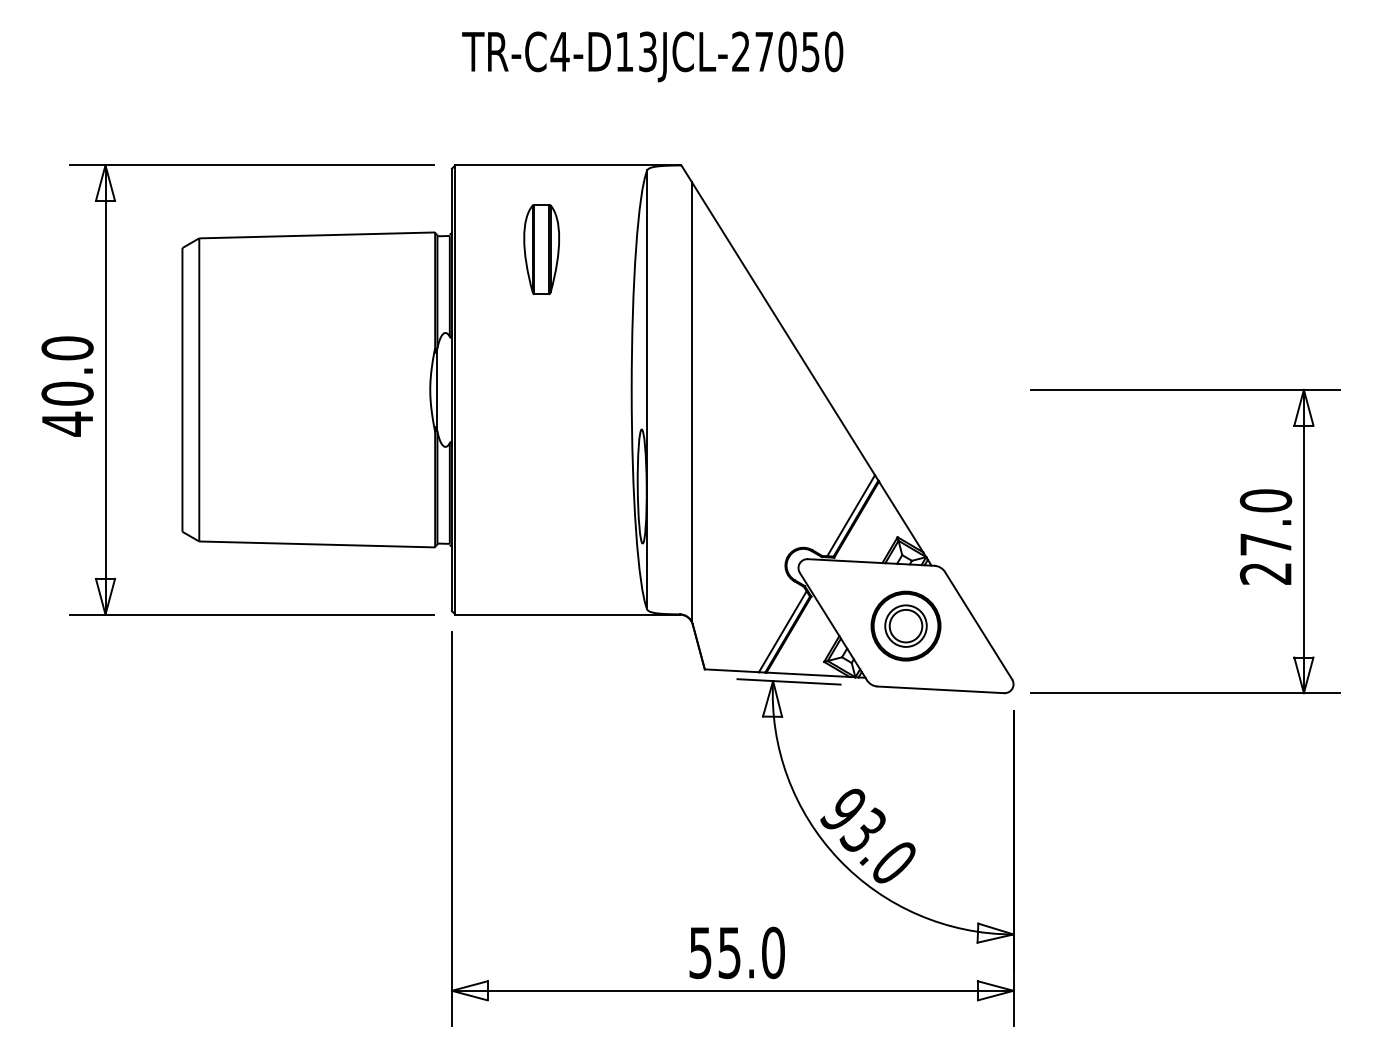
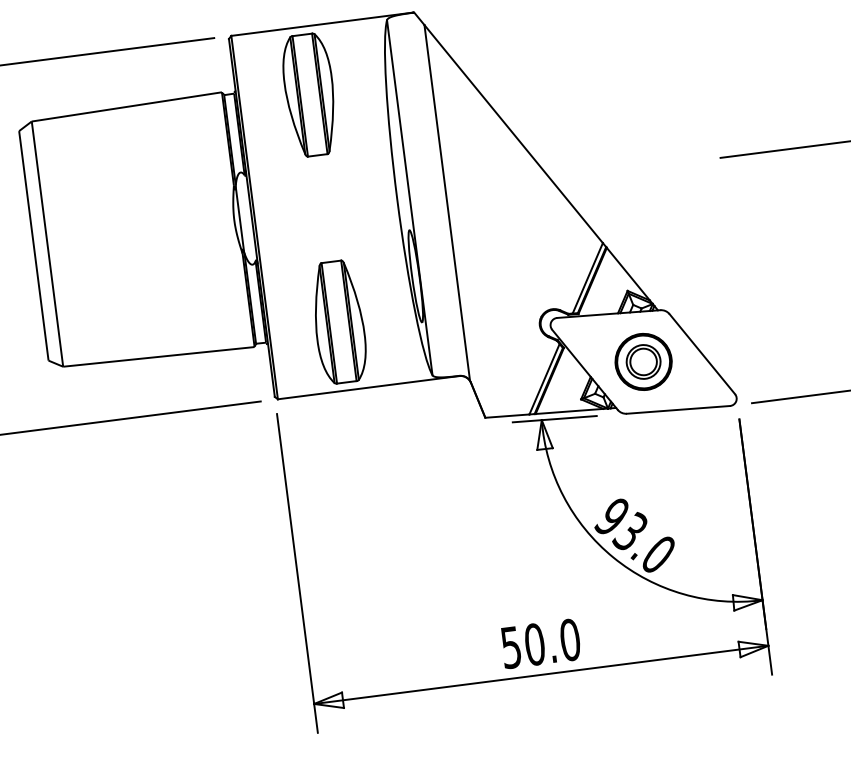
part: (541, 249) -> (309, 95), size x1.67
part: (541, 529) -> (338, 321), added
text: (729, 952) -> (534, 644), 55.0 -> 50.0

